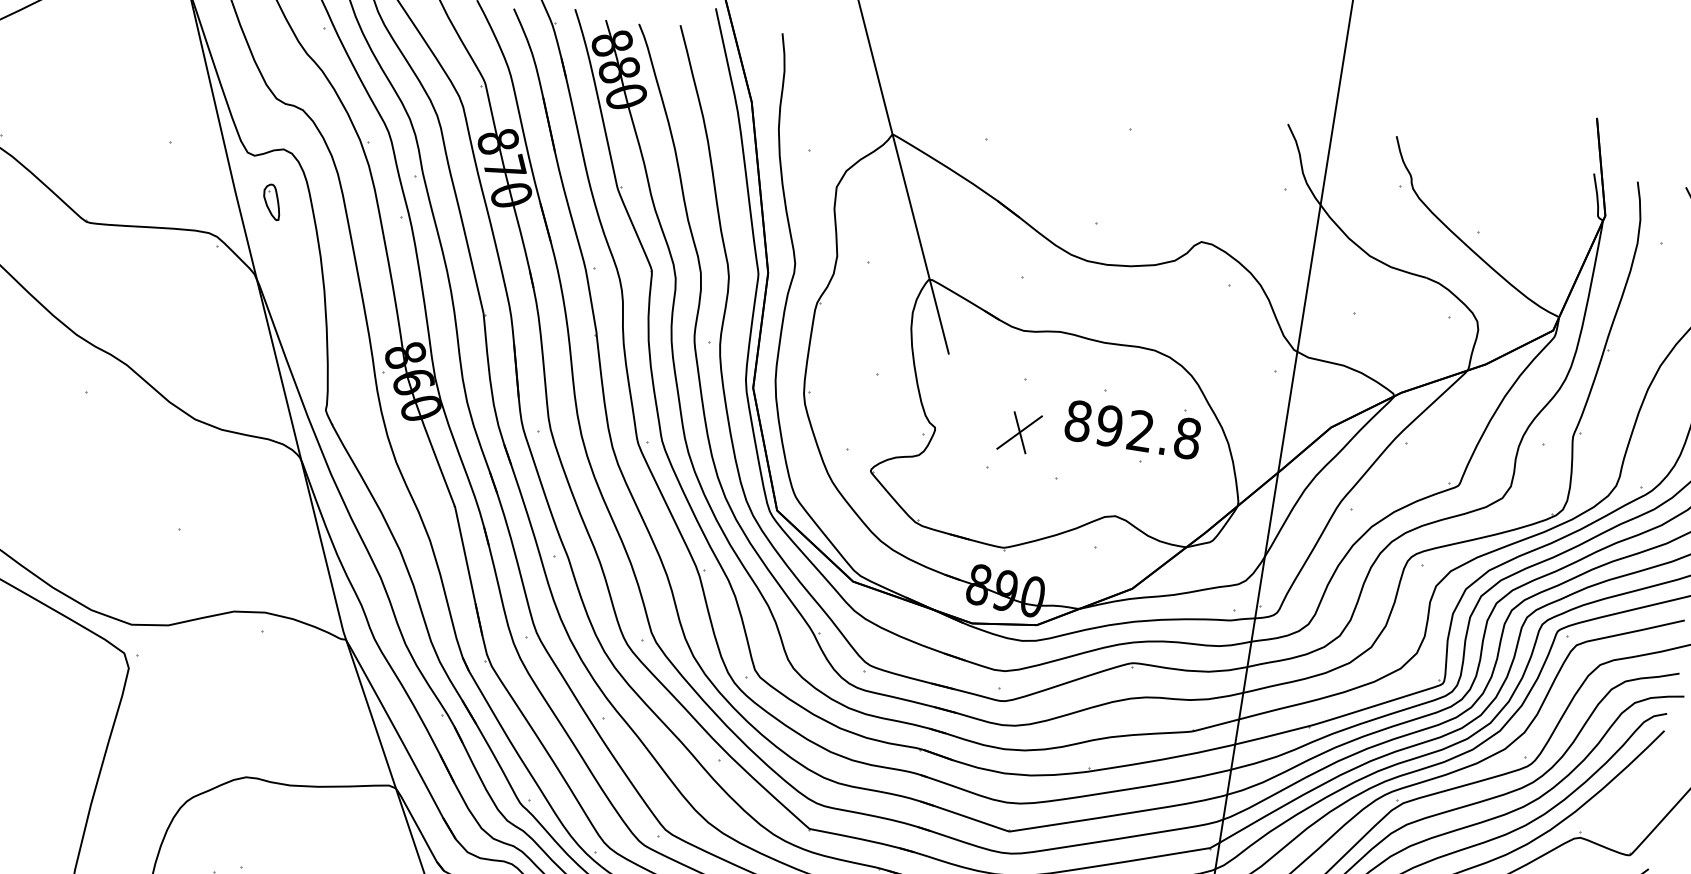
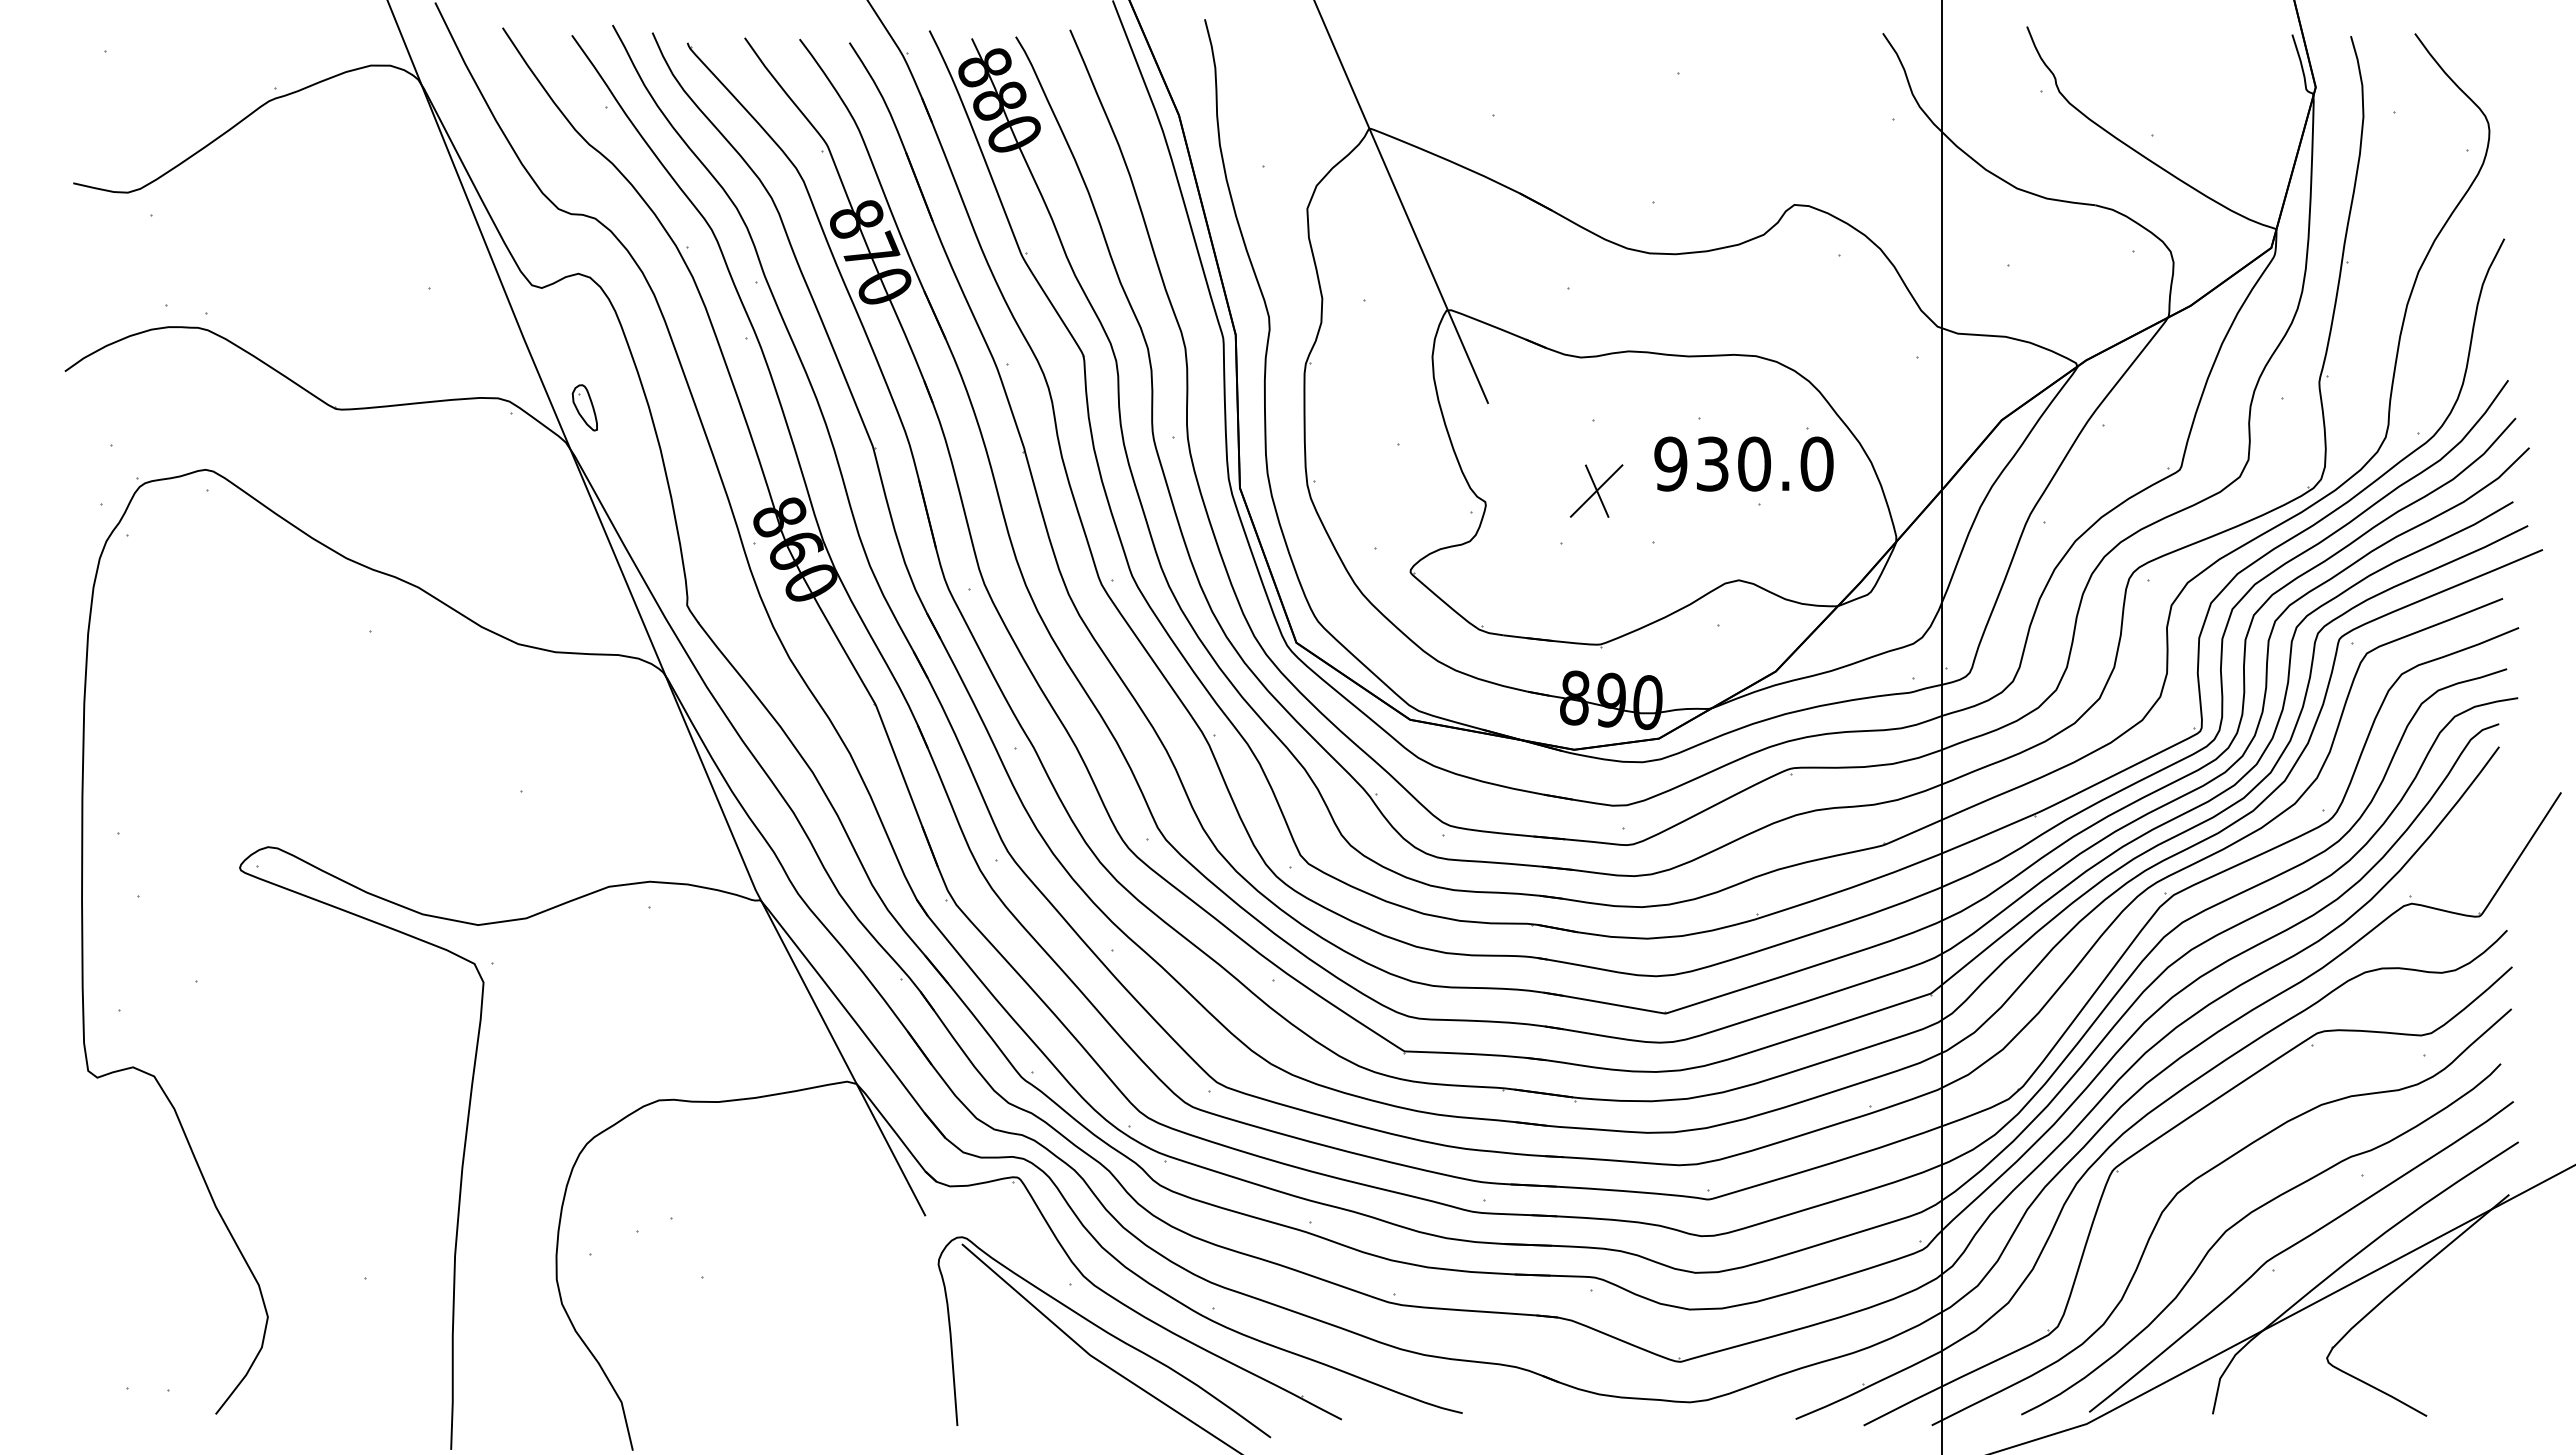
part: (271, 201) -> (584, 407), moved
text: (1132, 429) -> (1743, 463), 892.8 -> 930.0

